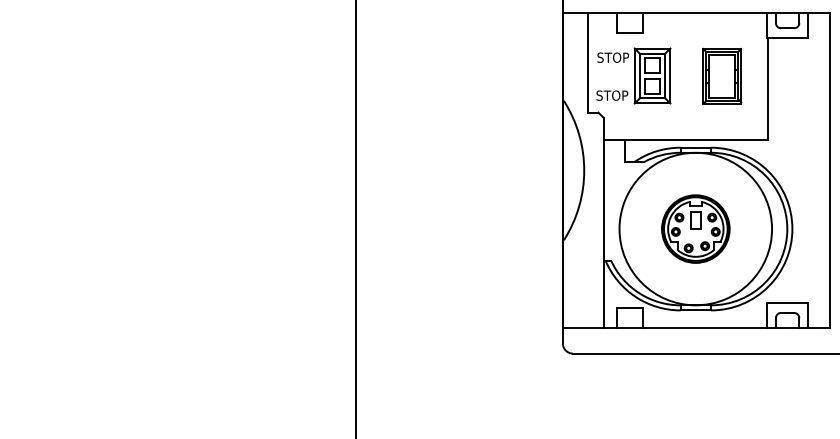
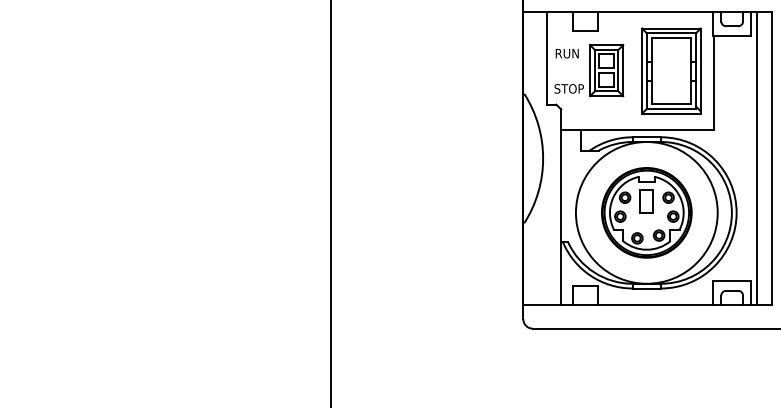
text: (612, 57) -> (569, 53), STOP -> RUN
part: (722, 75) -> (671, 70), size x1.67
line: (813, 170) -> (756, 158), added
part: (695, 228) -> (646, 212), size x1.43

